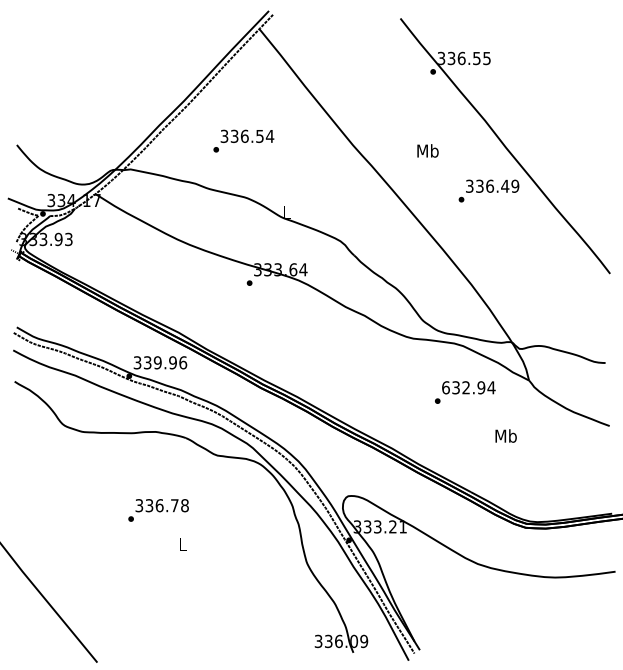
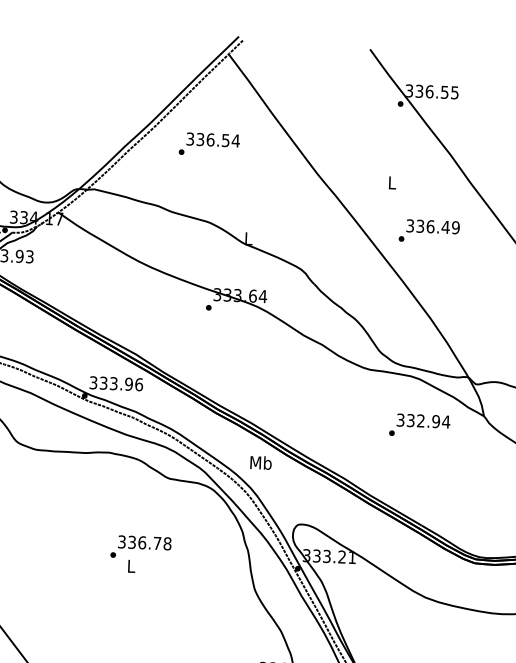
text: (243, 140) -> (209, 143), moved
text: (427, 150) -> (391, 182), Mb -> L
text: (488, 190) -> (428, 230), moved
text: (157, 362) -> (113, 383), 339.96 -> 333.96
text: (445, 387) -> (400, 419), 632.94 -> 332.94
text: (505, 435) -> (260, 462), moved
text: (158, 510) -> (140, 547), moved

